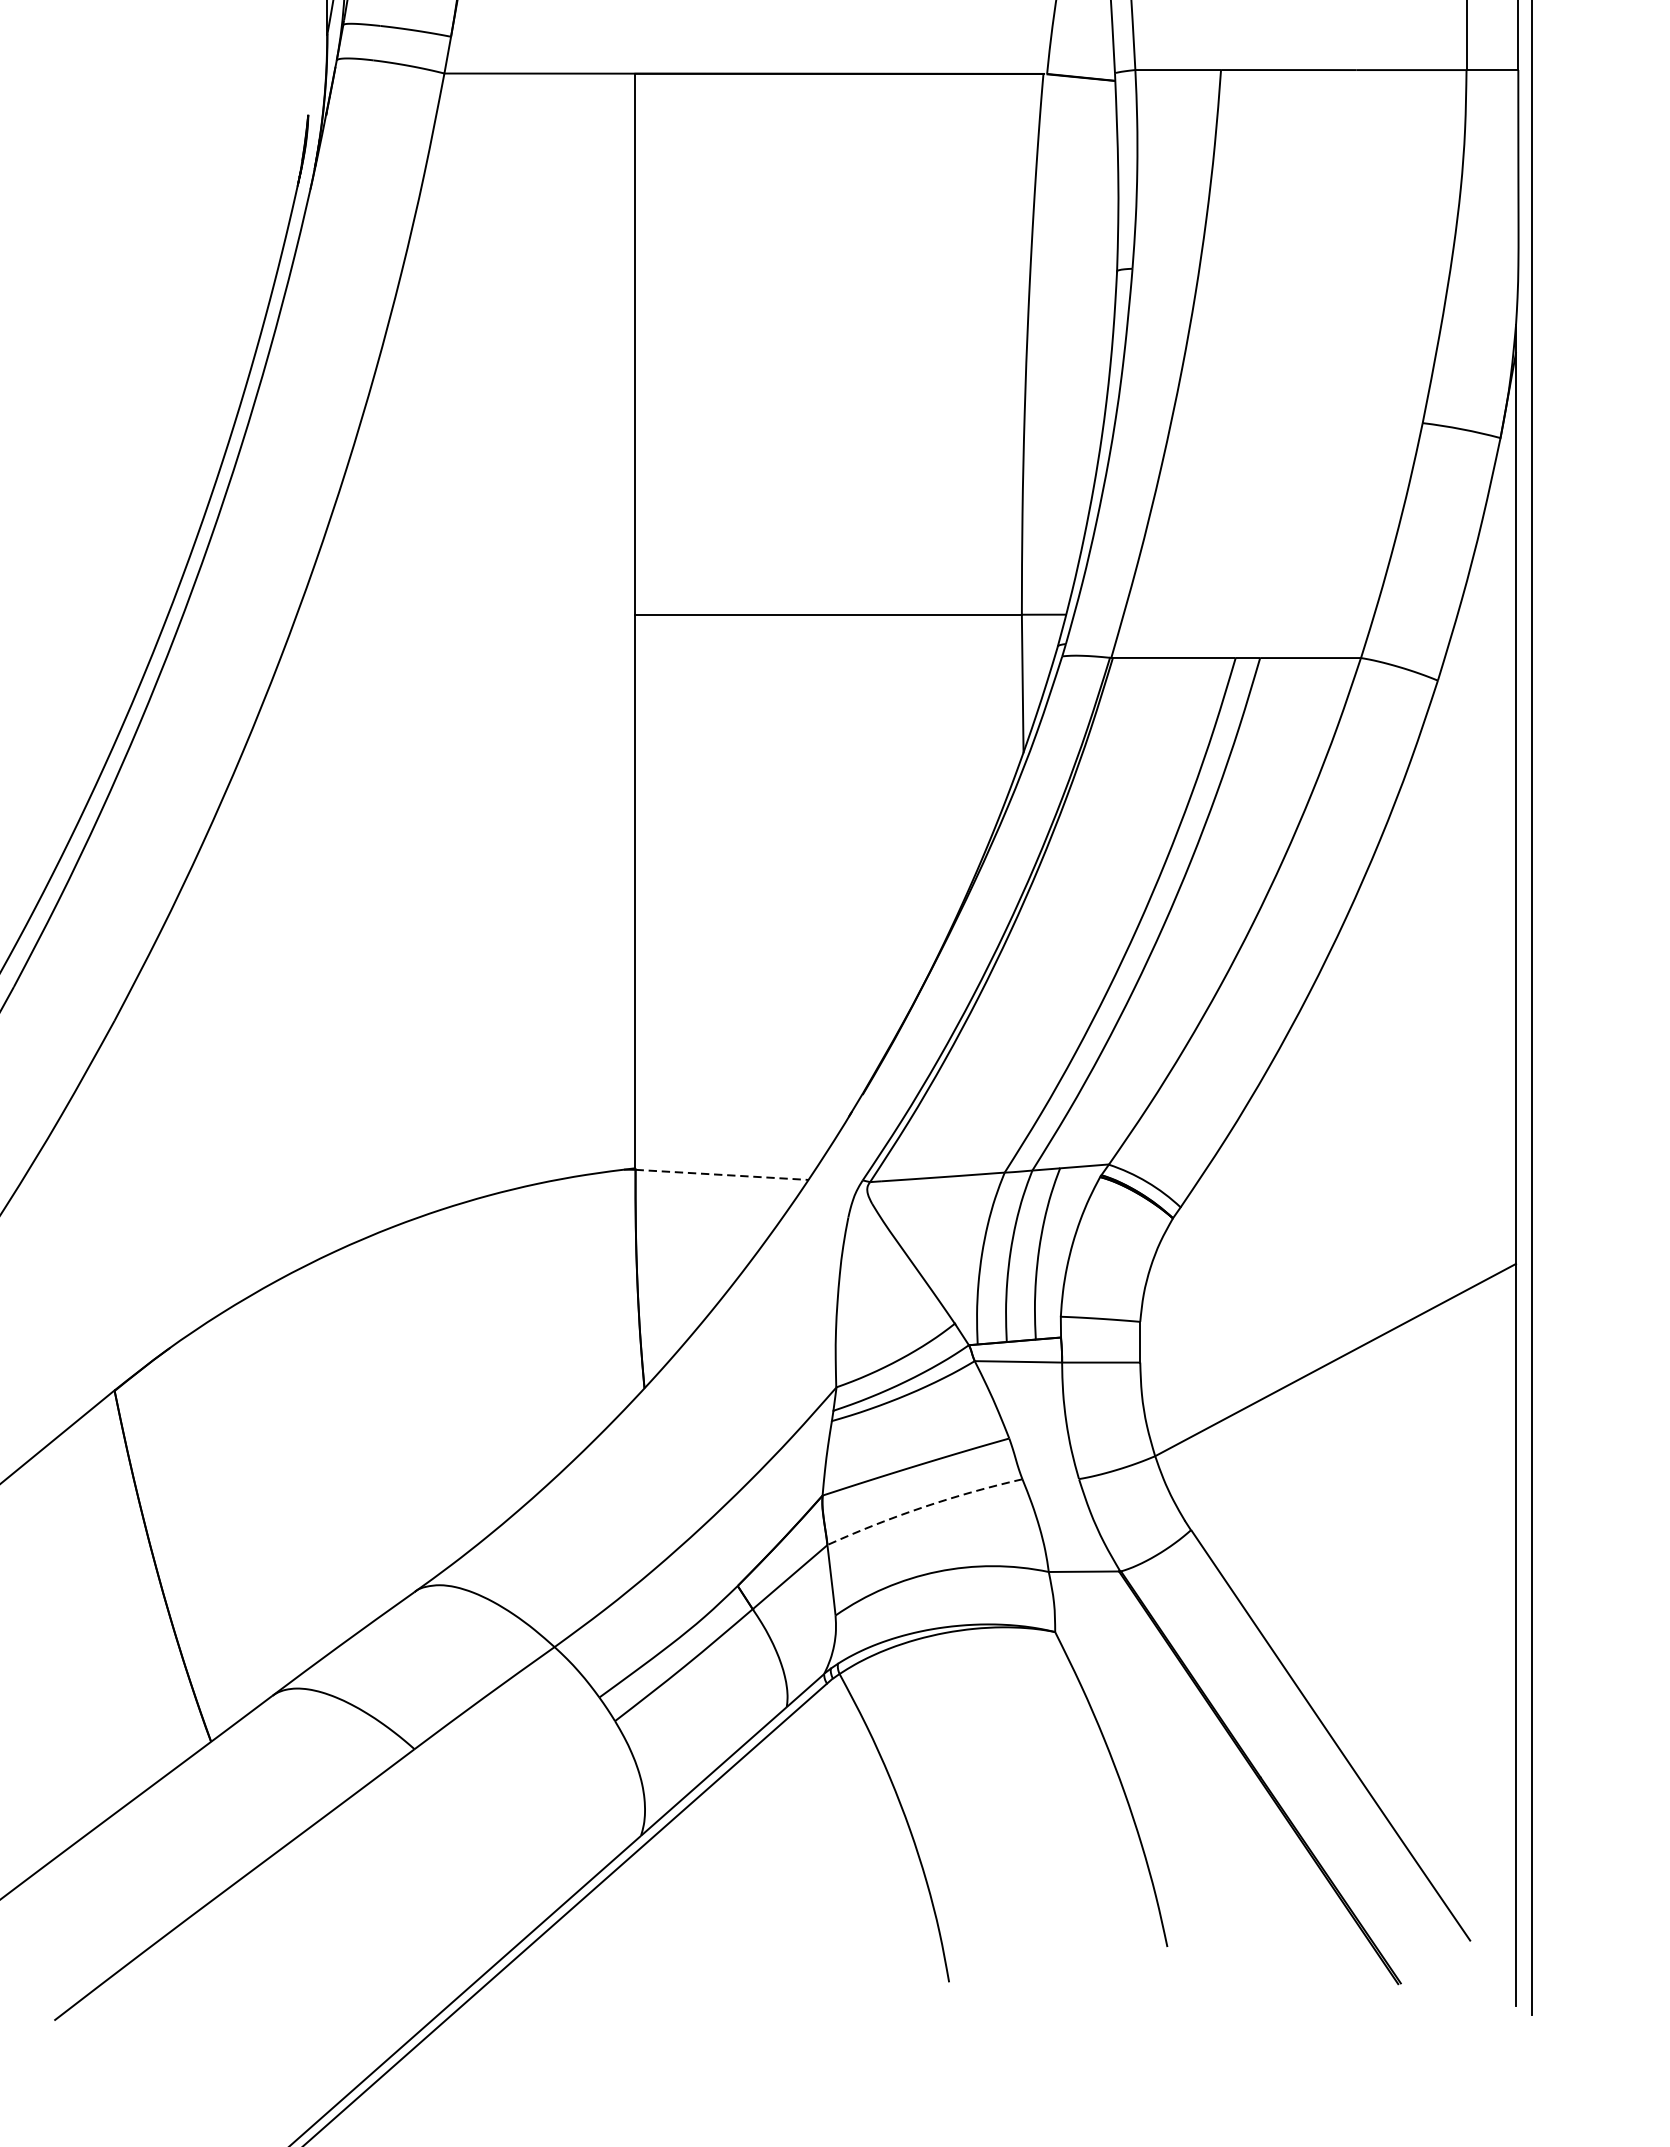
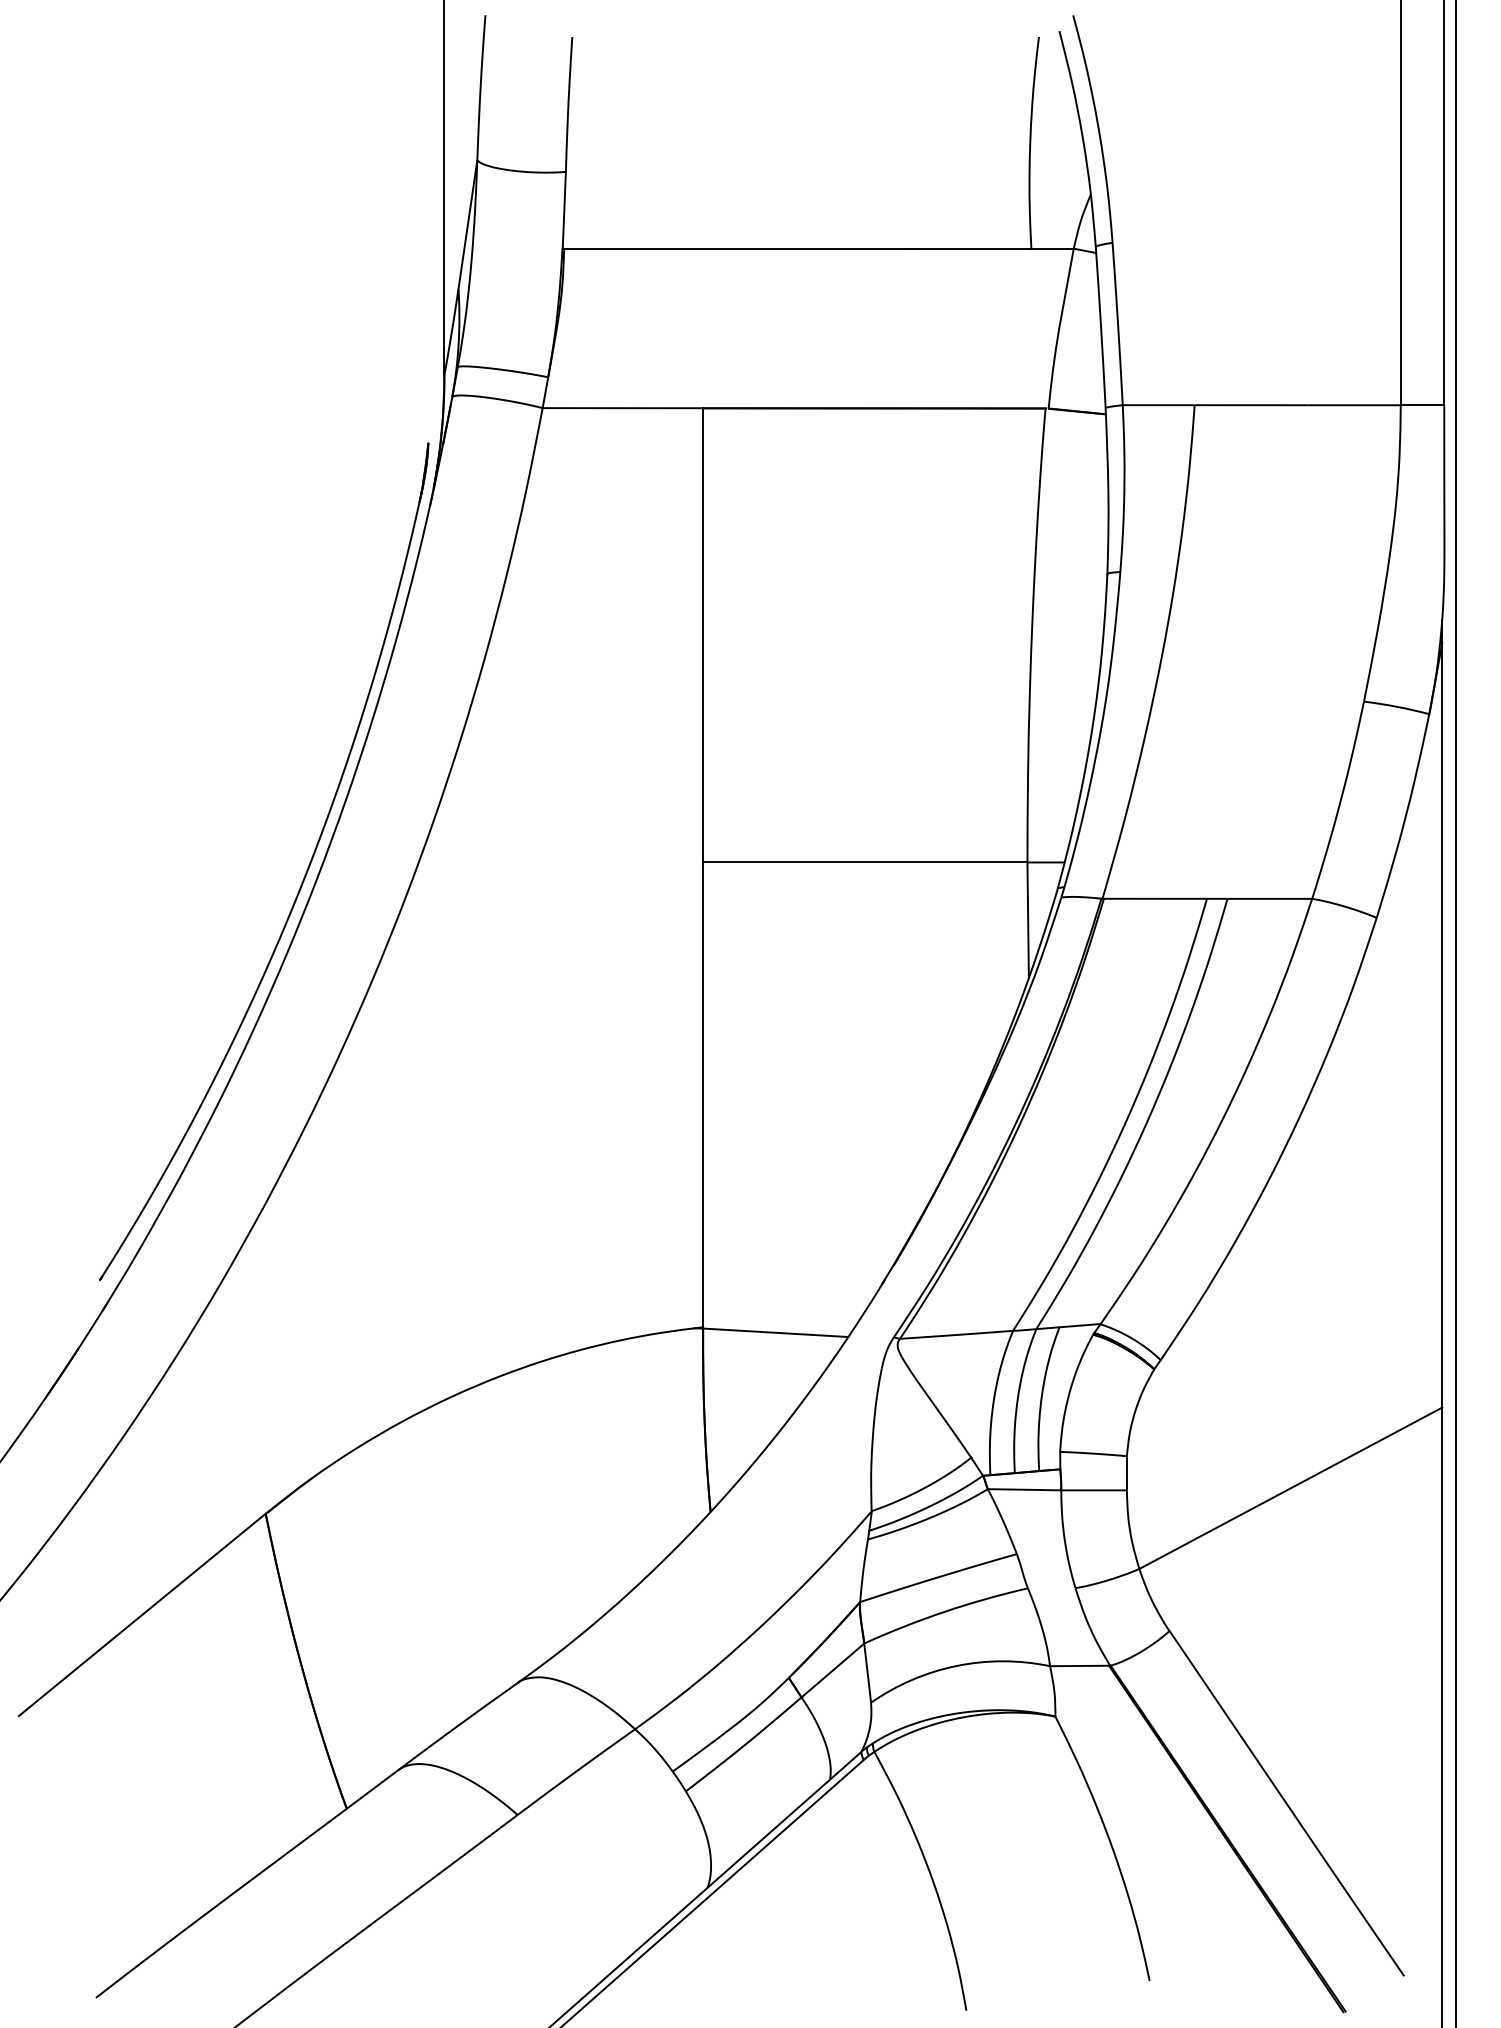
line: (721, 1174) -> (775, 1332), dashed -> solid
arc: (923, 1506) -> (944, 1611), dashed -> solid

